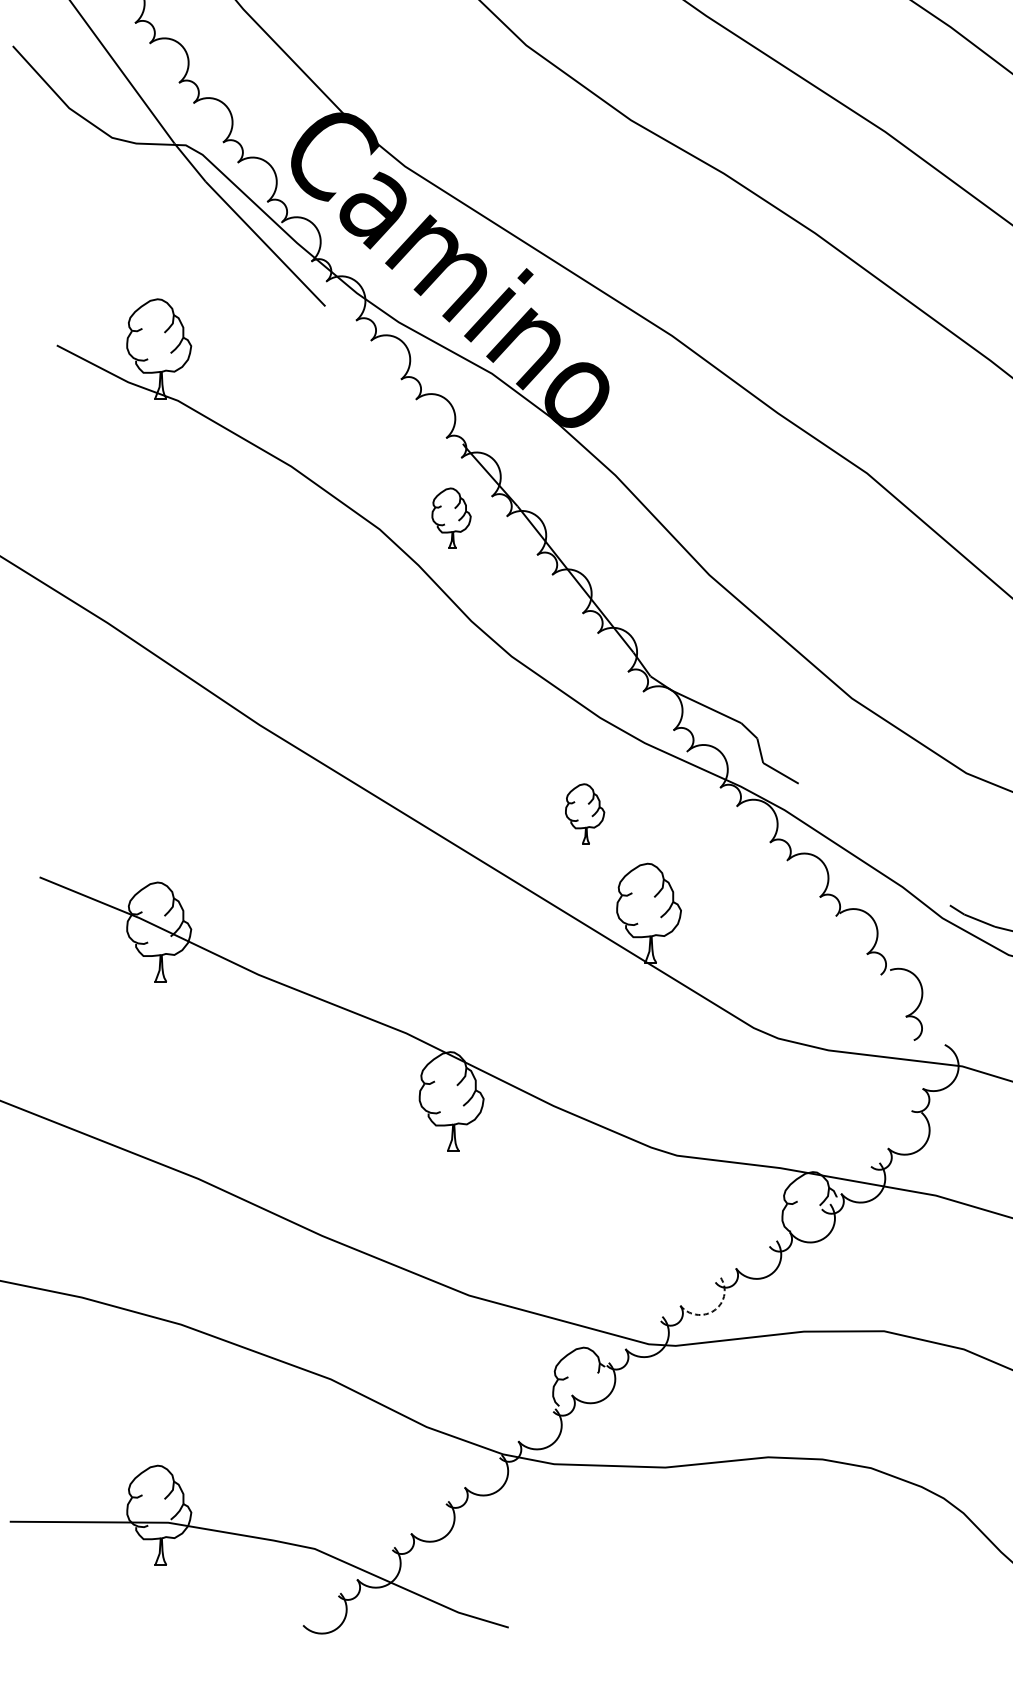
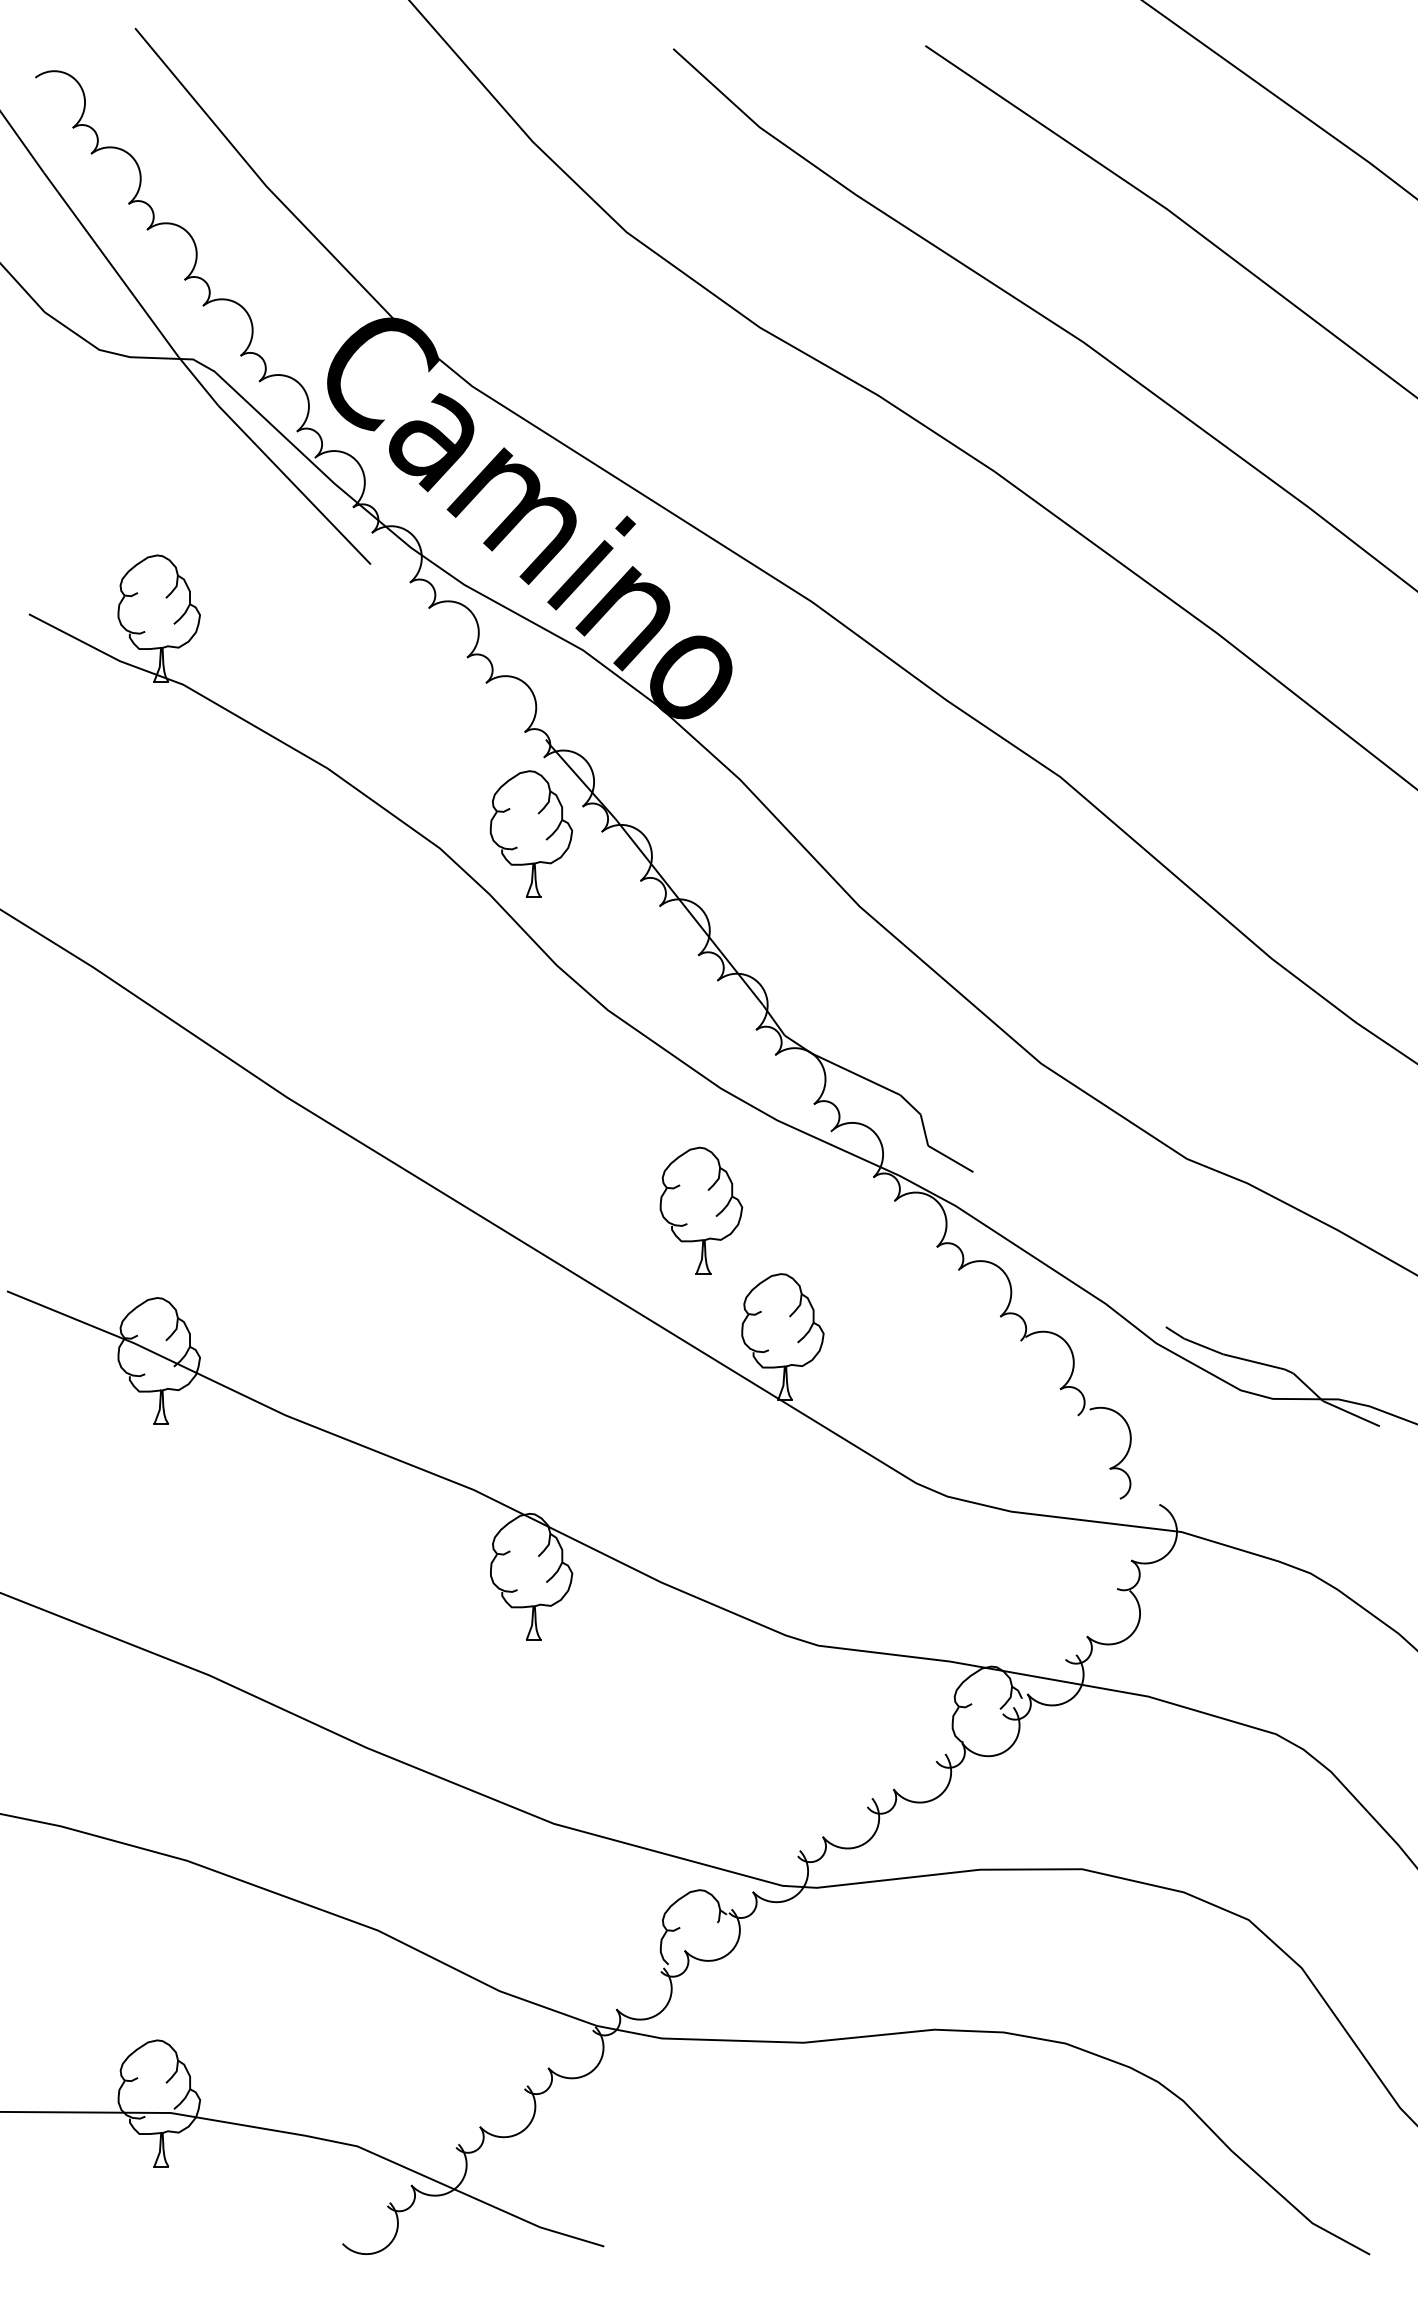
part: (451, 517) -> (531, 833), size x1.67
part: (585, 813) -> (701, 1210), size x1.67
arc: (715, 1309) -> (867, 1841), dashed -> solid

